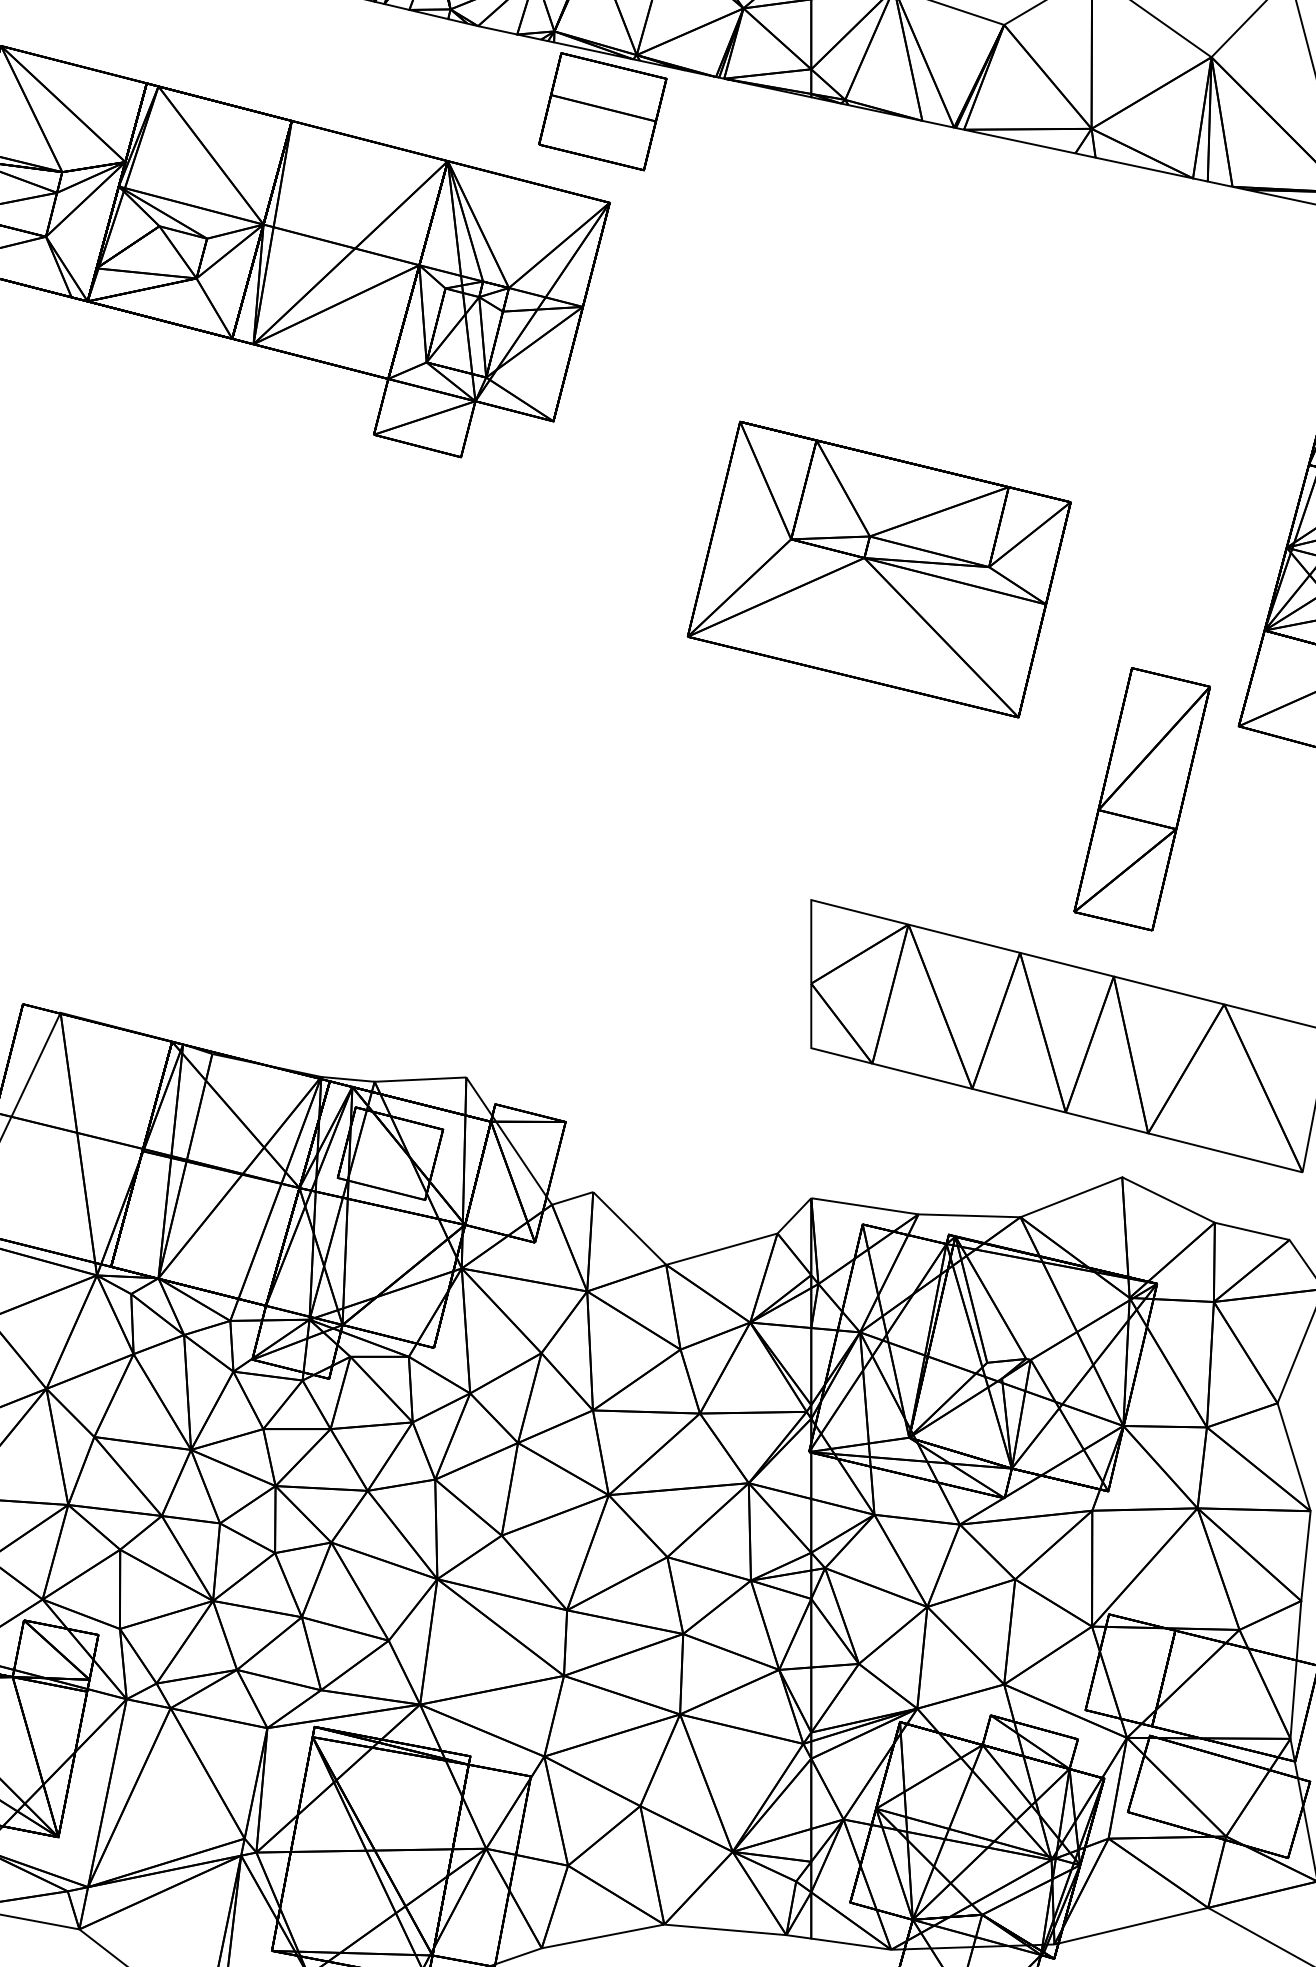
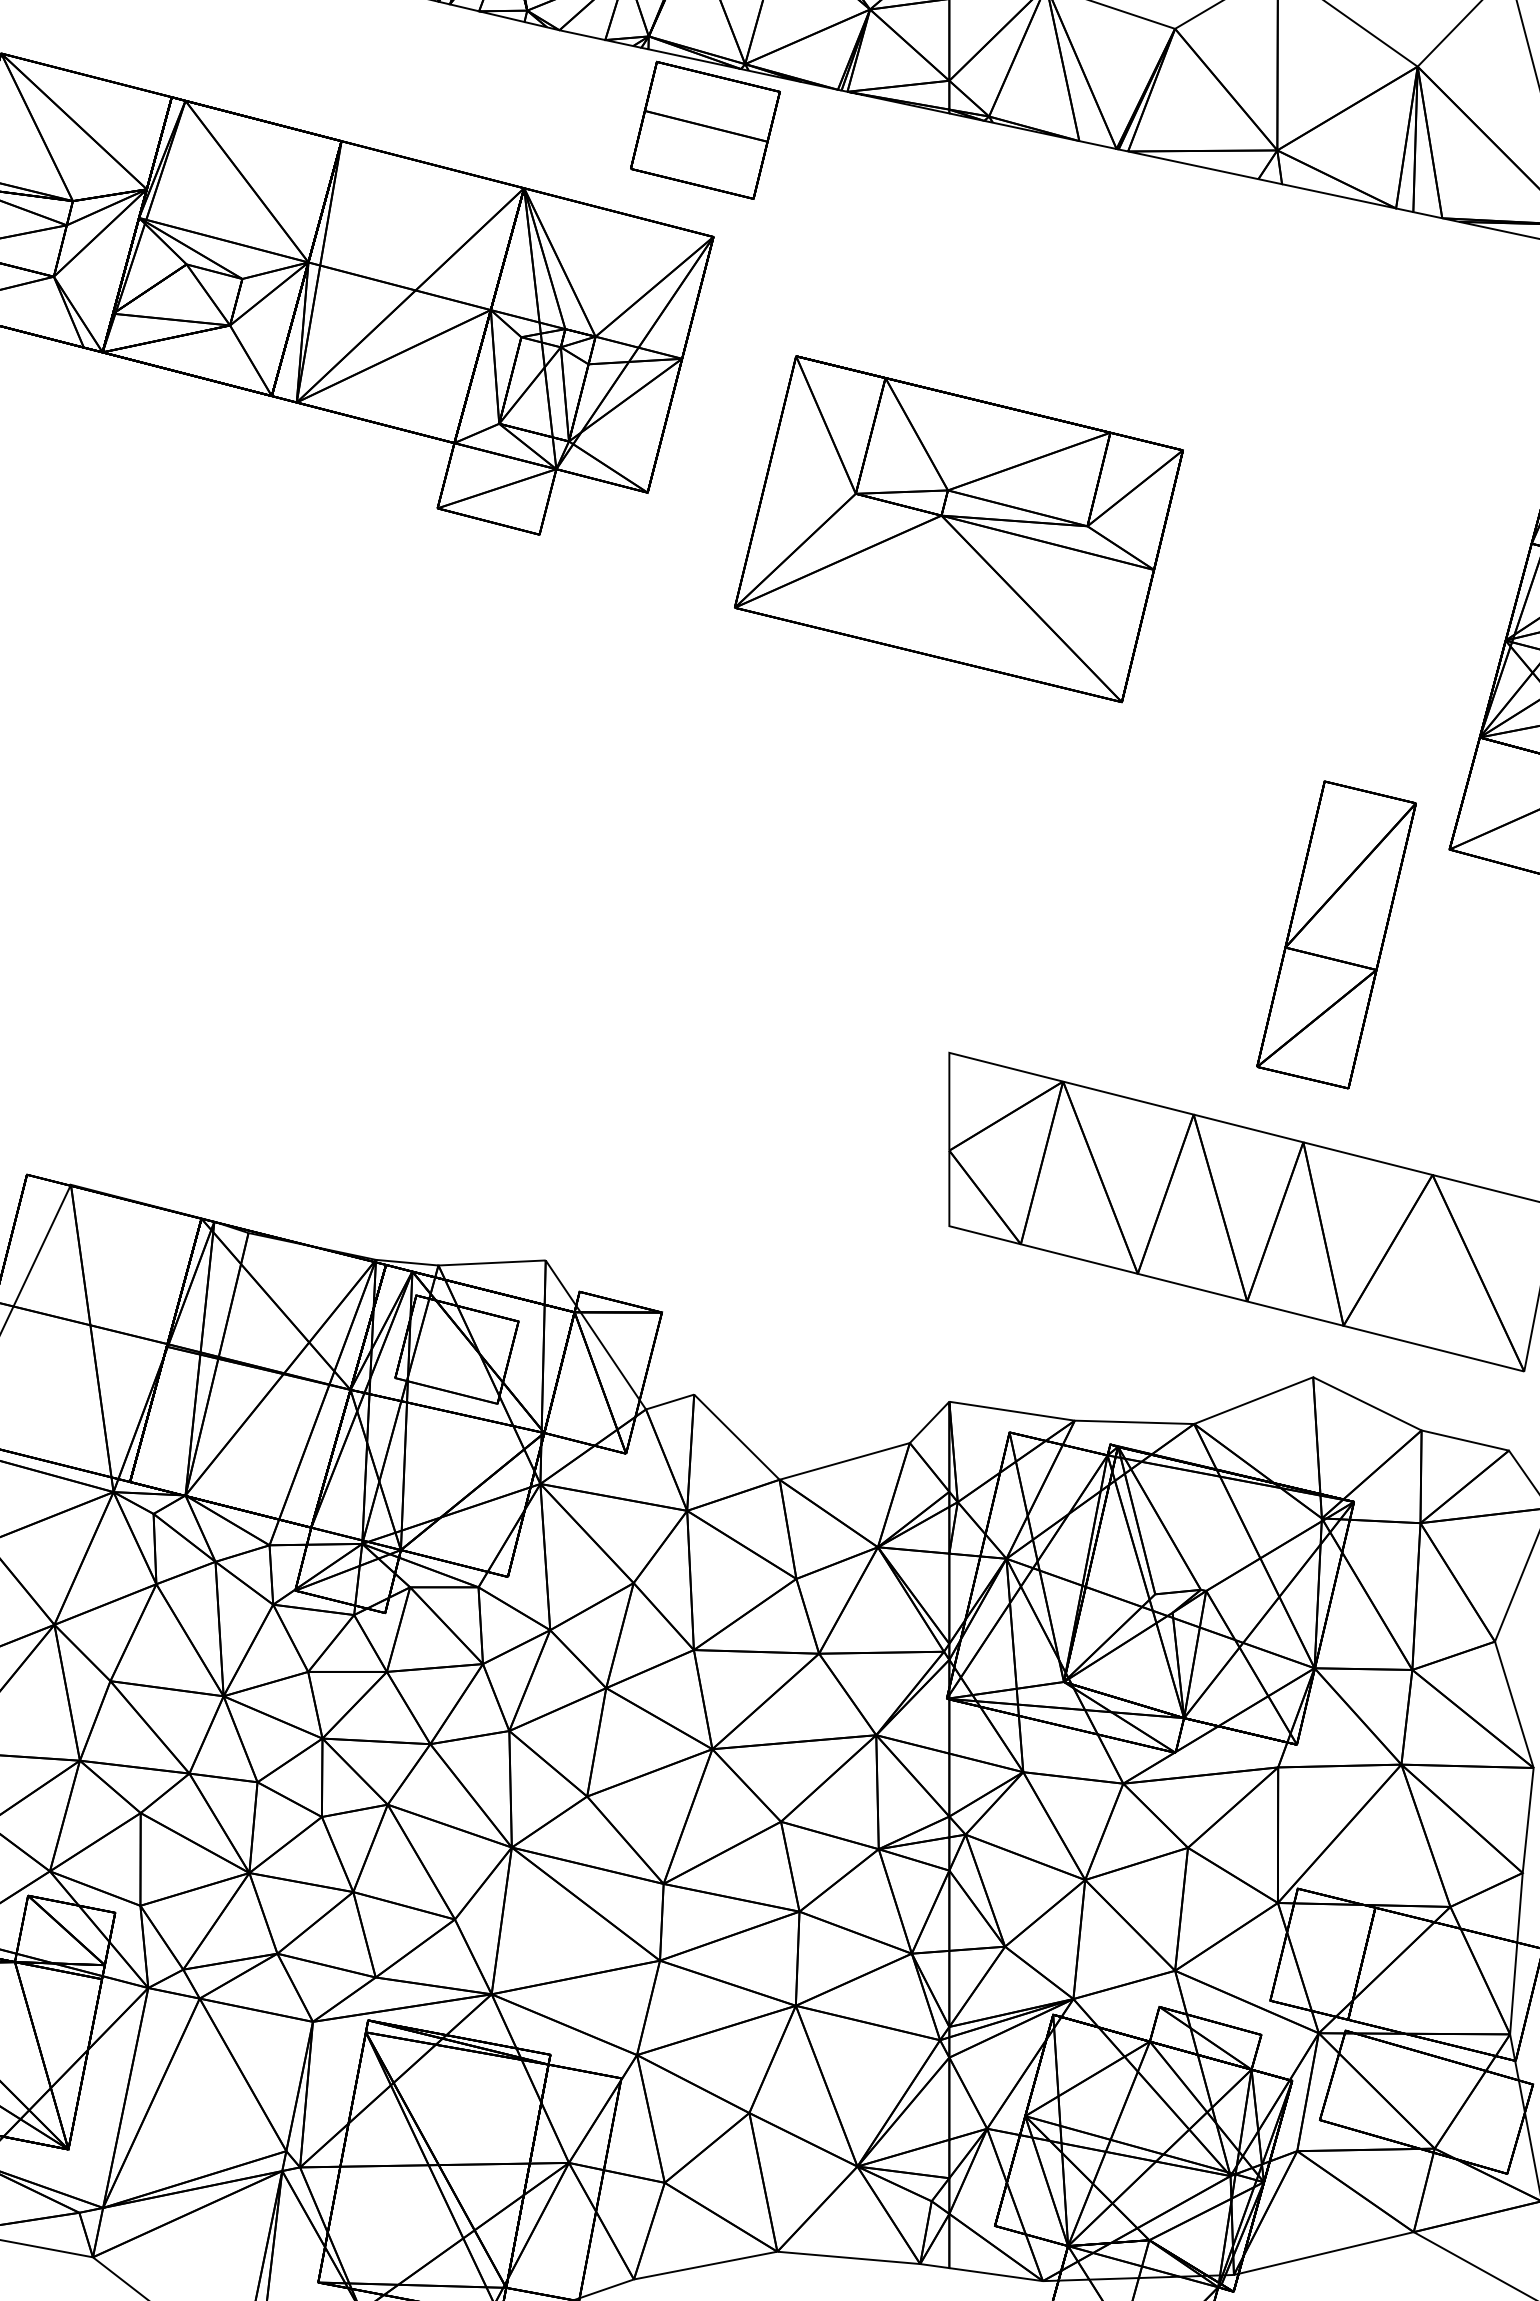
part: (878, 569) -> (958, 529), moved

